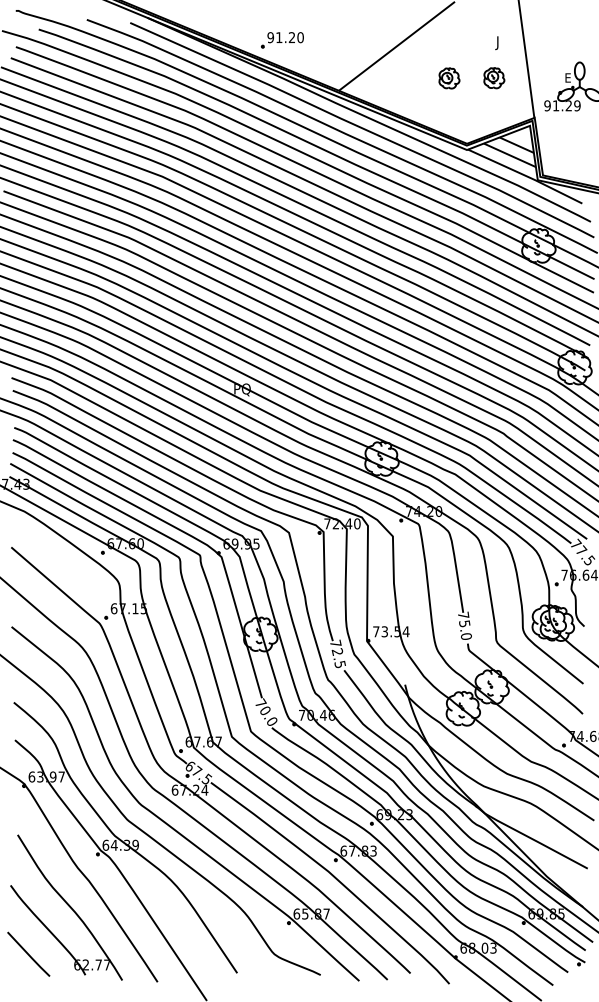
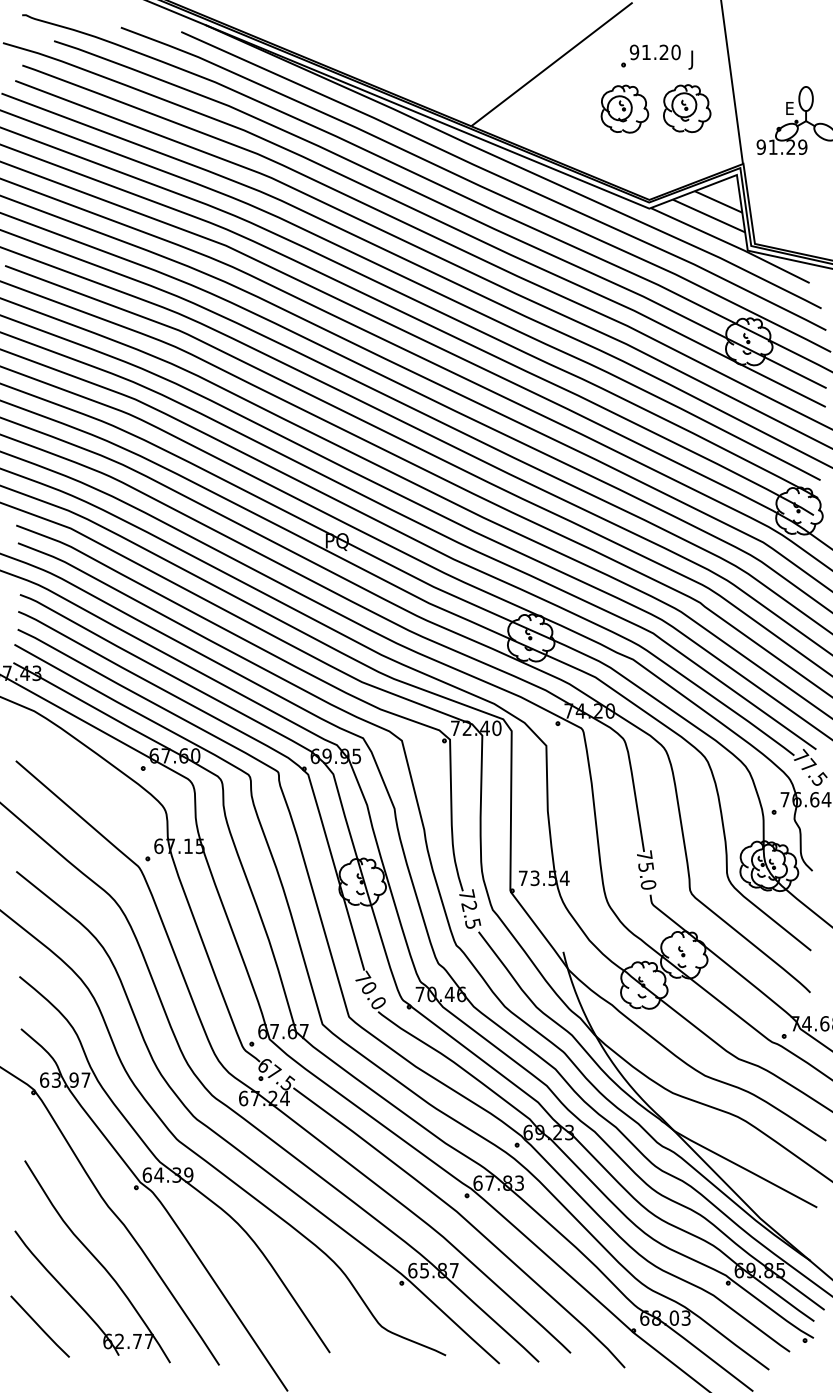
part: (282, 39) -> (650, 55), moved
part: (449, 77) -> (624, 108), size x1.67
part: (494, 77) -> (687, 108), size x1.67

